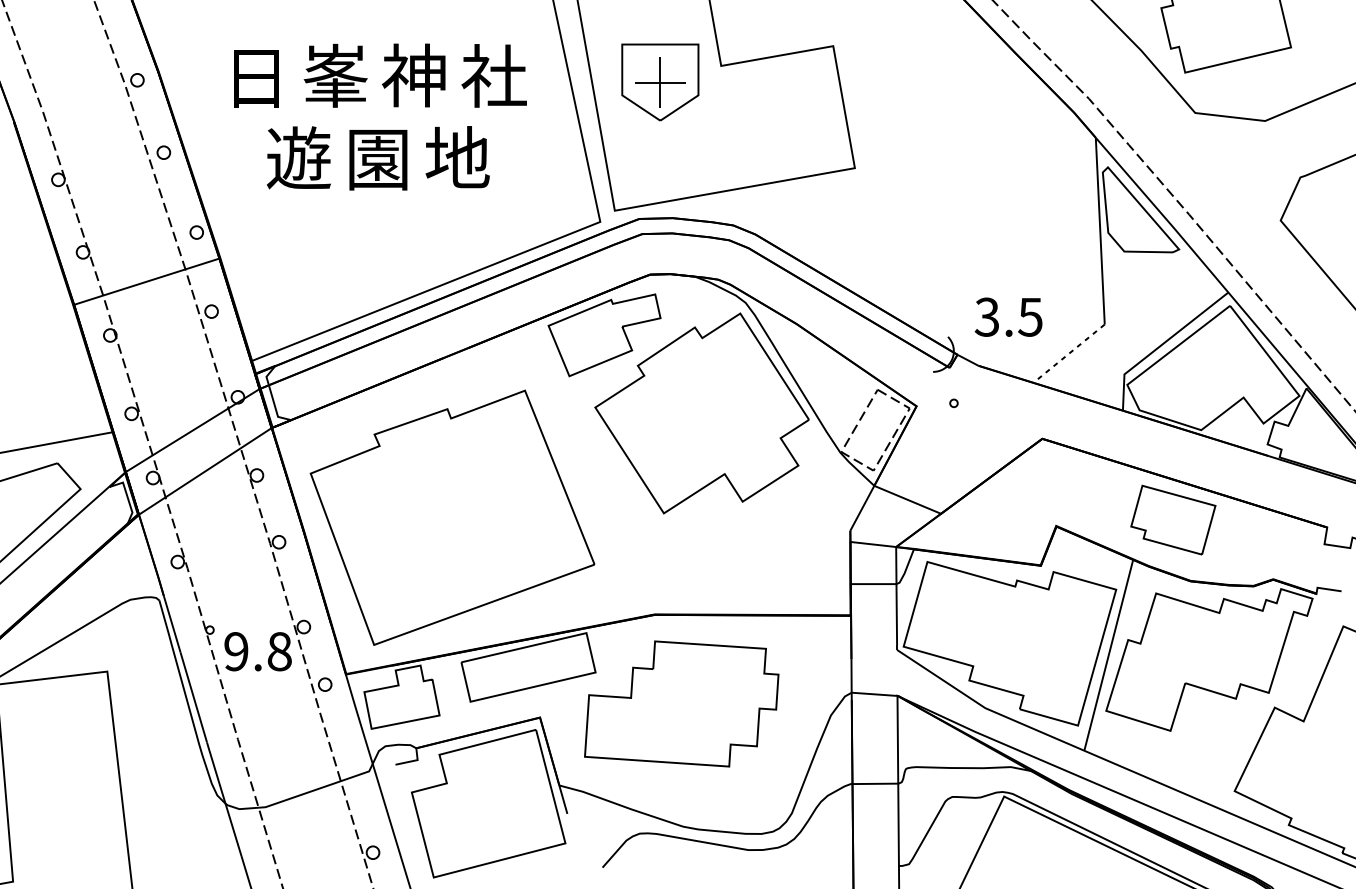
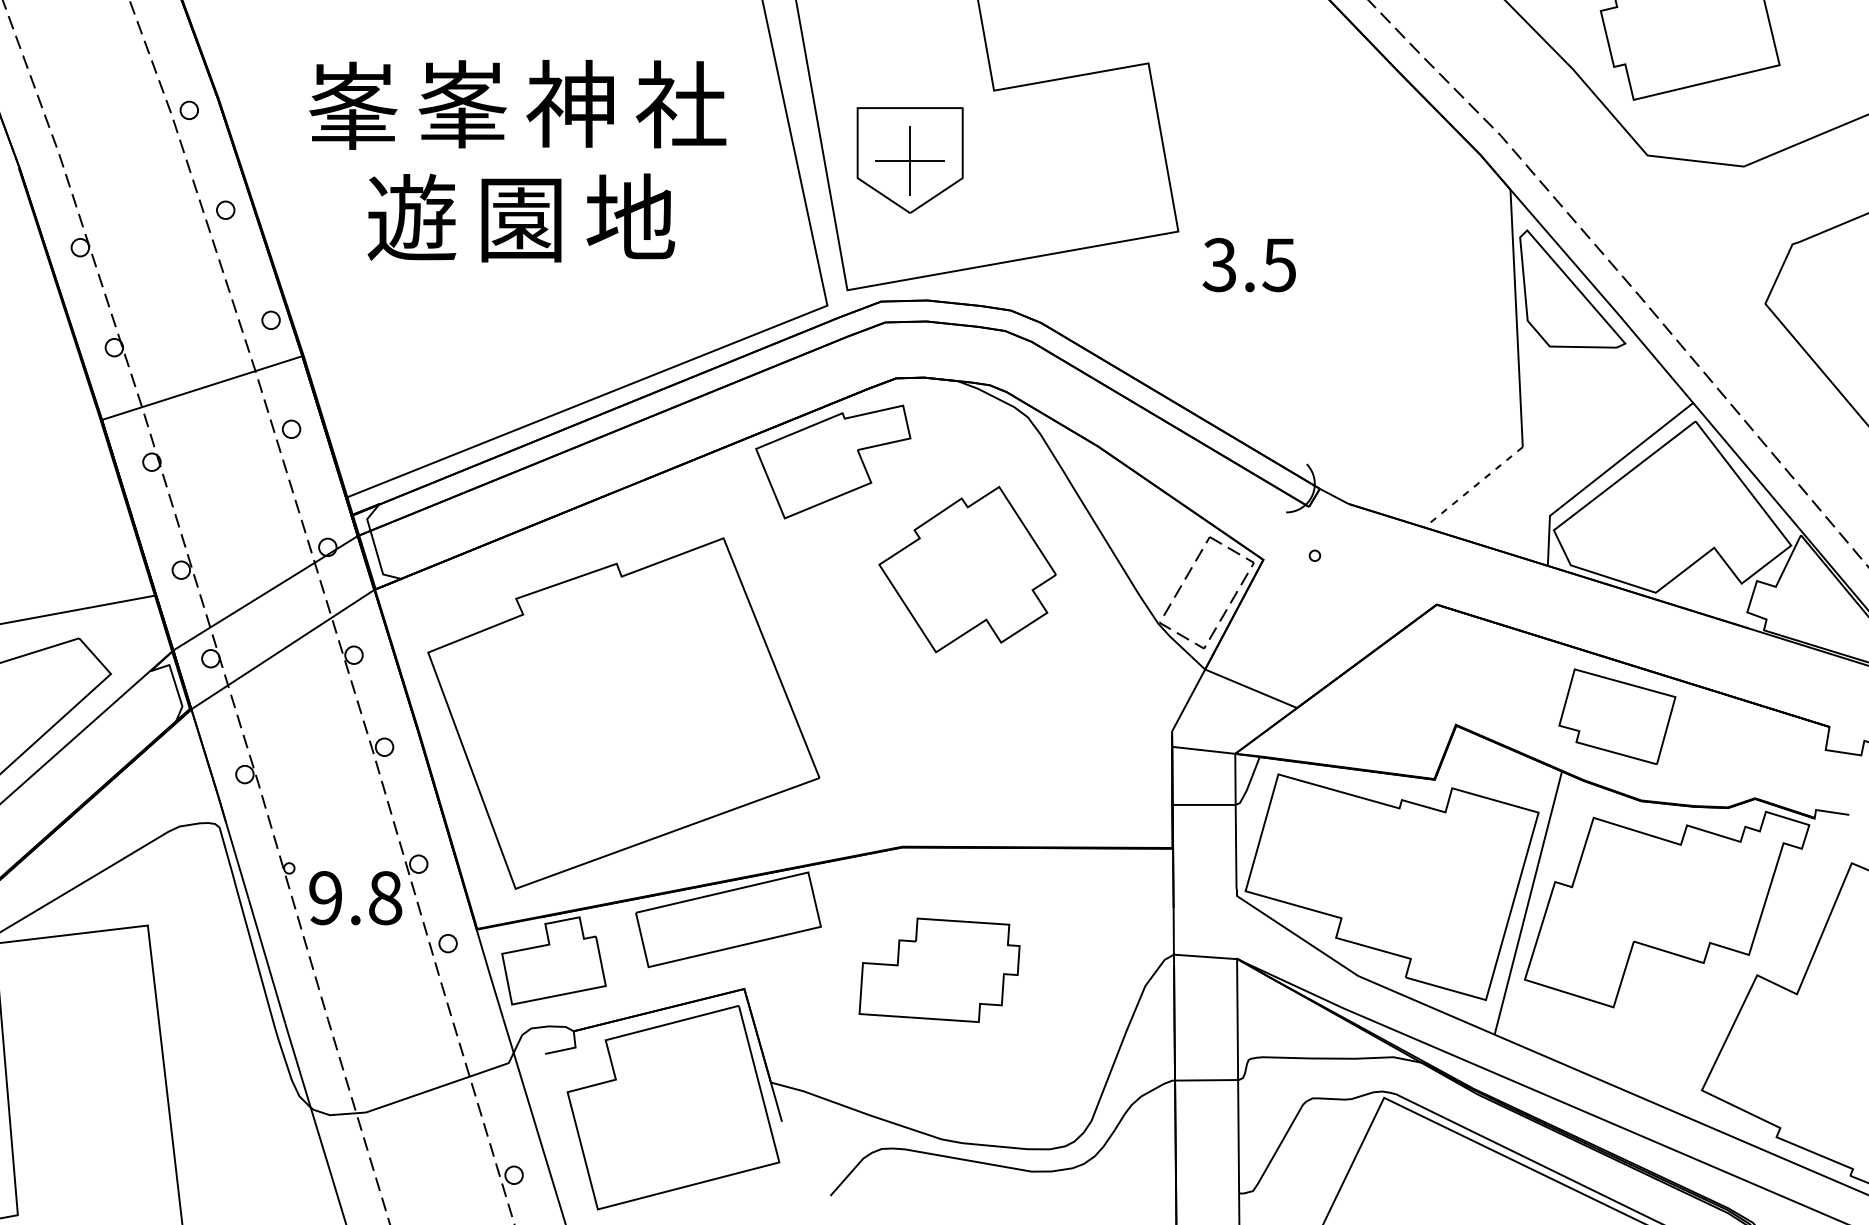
text: (256, 76) -> (353, 105), 日 -> 峯
part: (659, 82) -> (909, 160), moved
text: (1008, 317) -> (1248, 265), moved
part: (701, 413) -> (967, 569), size x0.6
part: (681, 704) -> (939, 970), size x0.6

